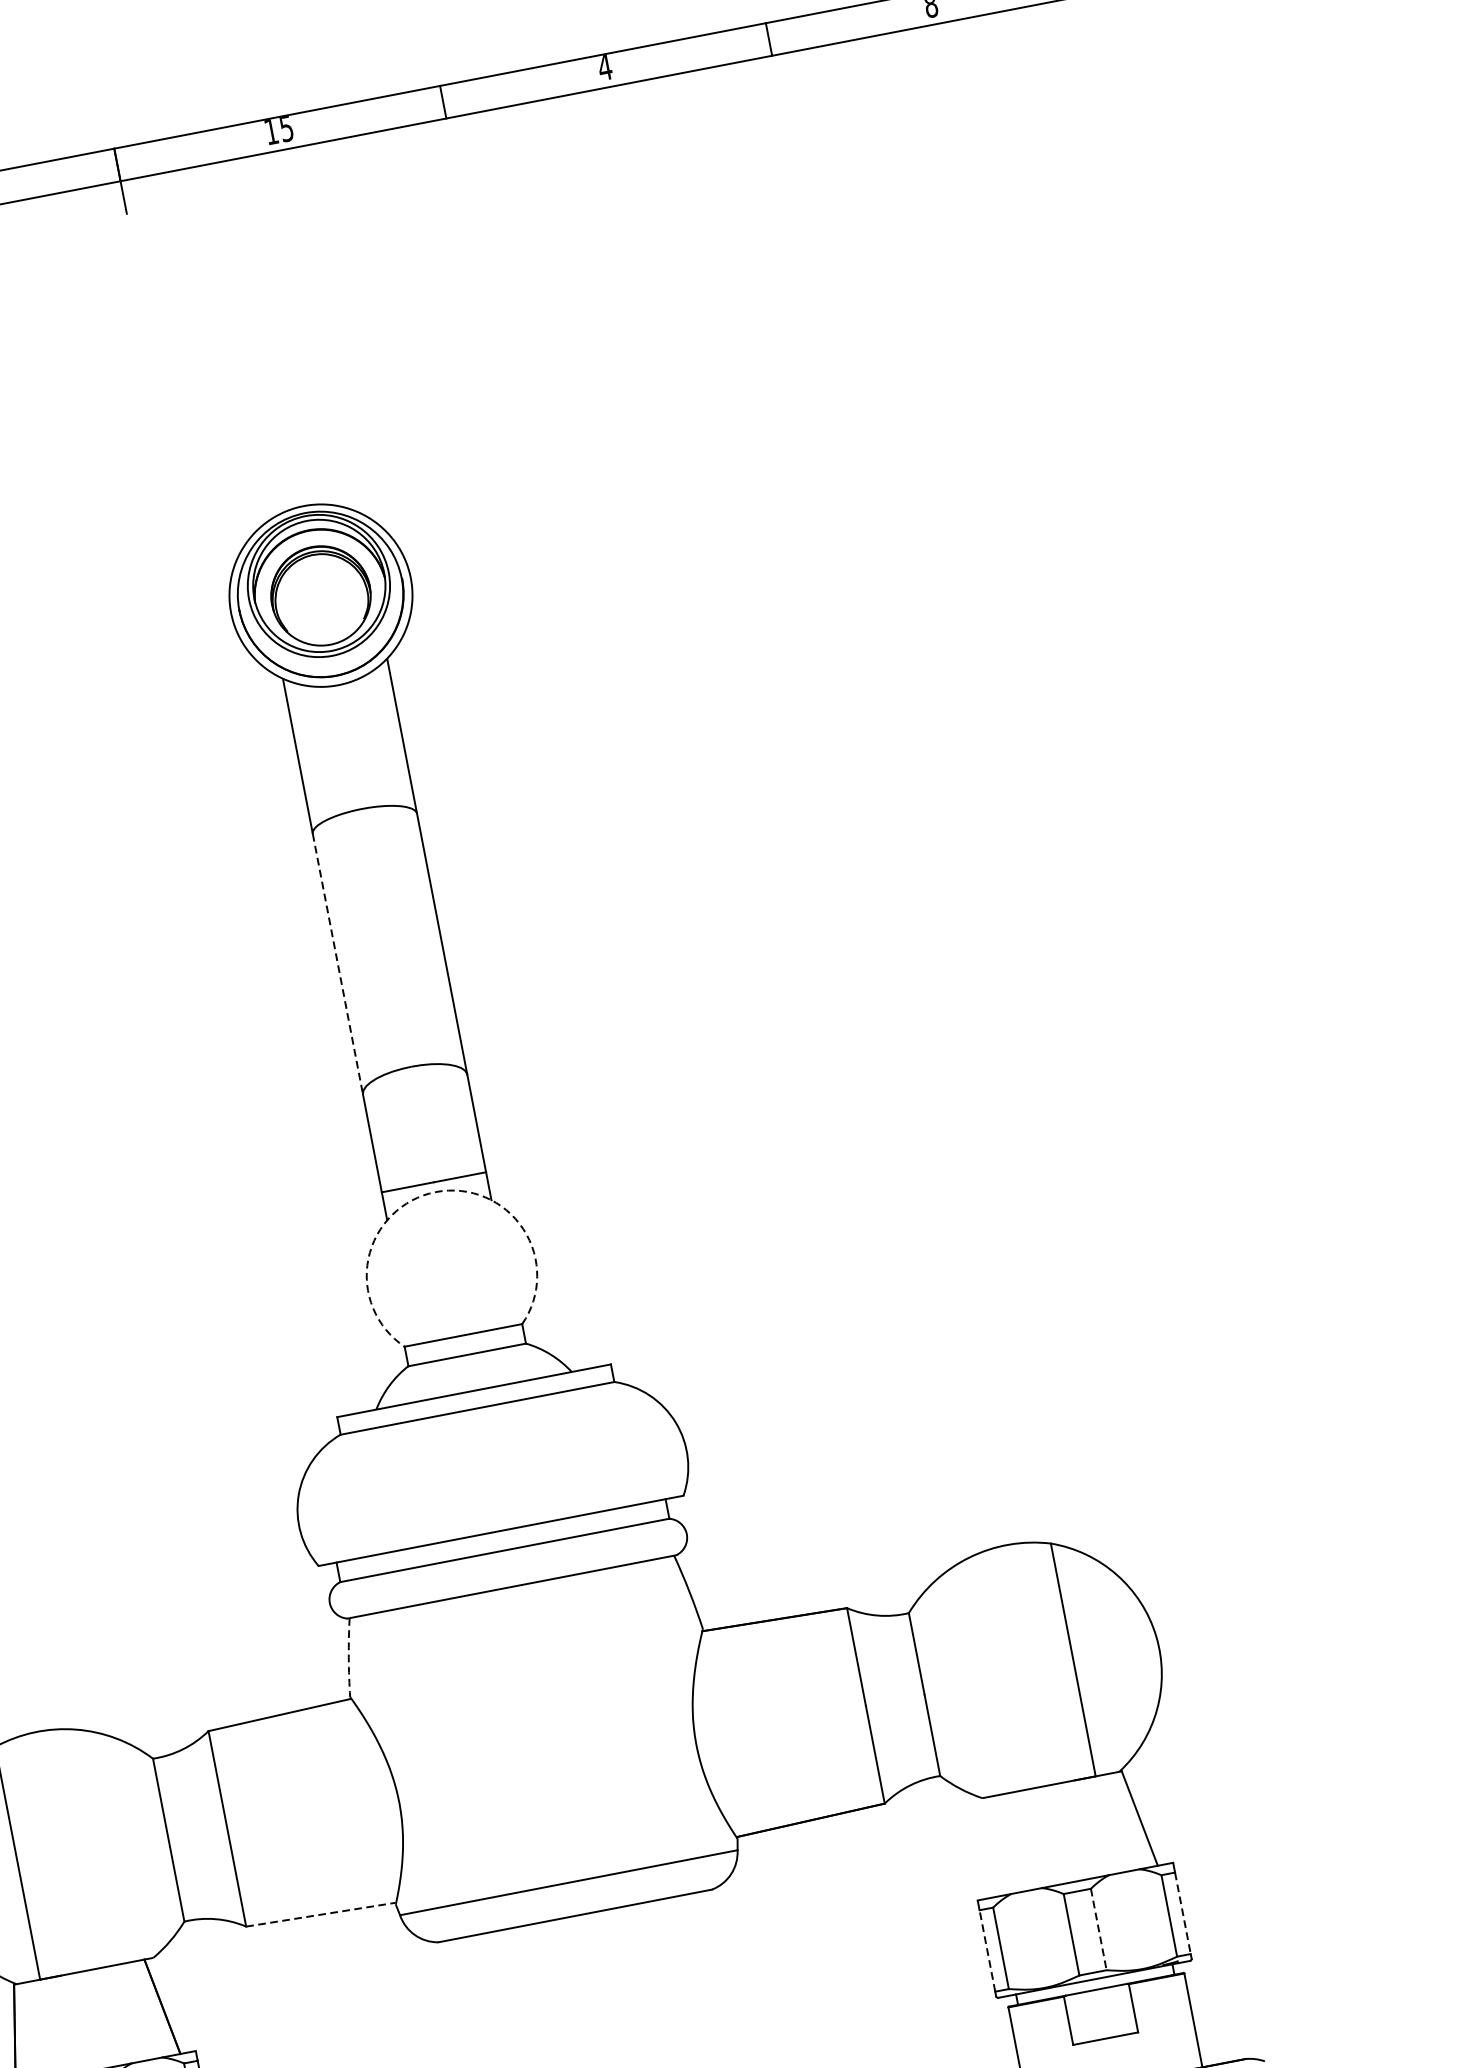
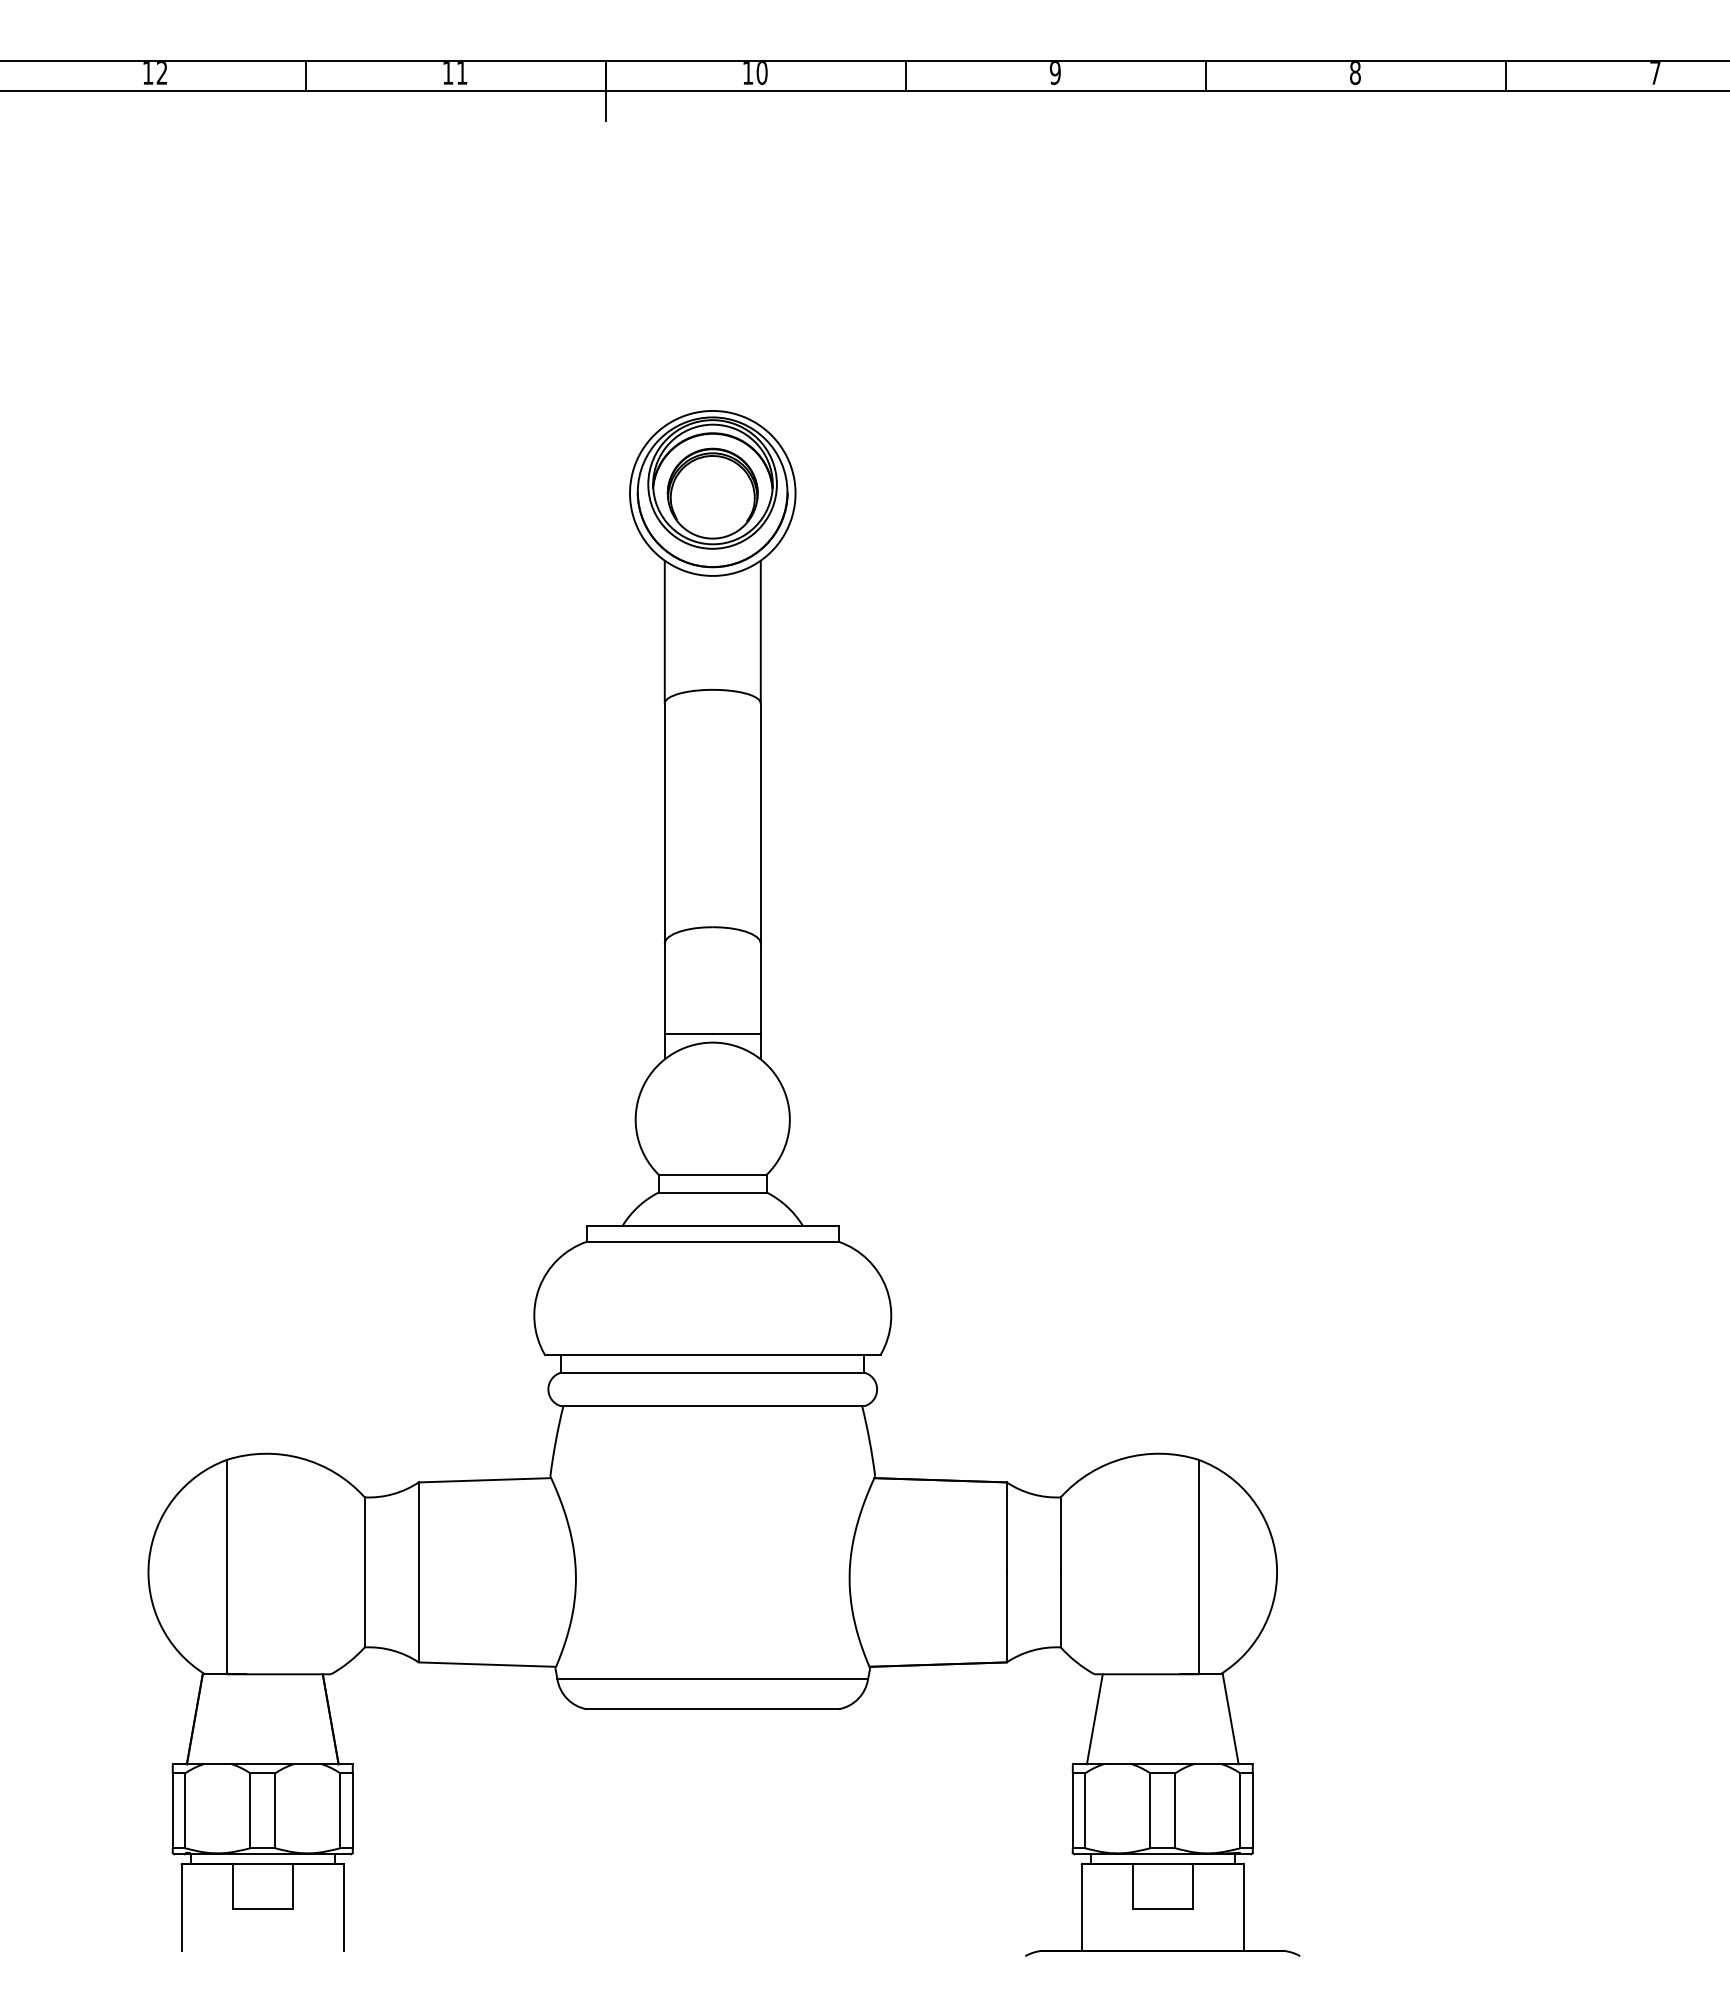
text: (605, 67) -> (1055, 73), 4 -> 9
text: (286, 129) -> (761, 73), 15 -> 10
line: (337, 965) -> (664, 824), dashed -> solid
arc: (435, 1191) -> (712, 1042), dashed -> solid
arc: (348, 1658) -> (555, 1441), dashed -> solid
line: (991, 1847) -> (1094, 1719), added
line: (1182, 1913) -> (1252, 1810), dashed -> solid
line: (321, 1914) -> (487, 1664), dashed -> solid
line: (1098, 1929) -> (1175, 1810), dashed -> solid
line: (987, 1950) -> (1072, 1810), dashed -> solid

